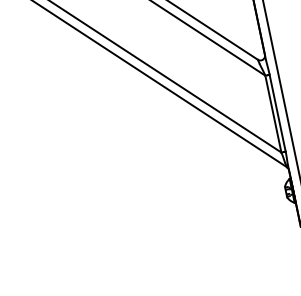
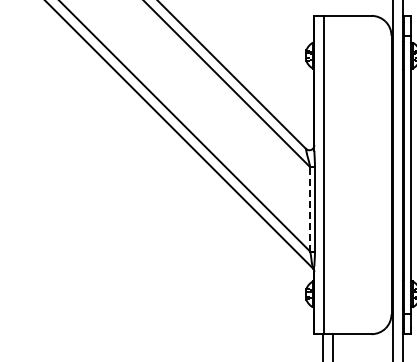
line: (273, 113) -> (310, 208), solid -> dashed

